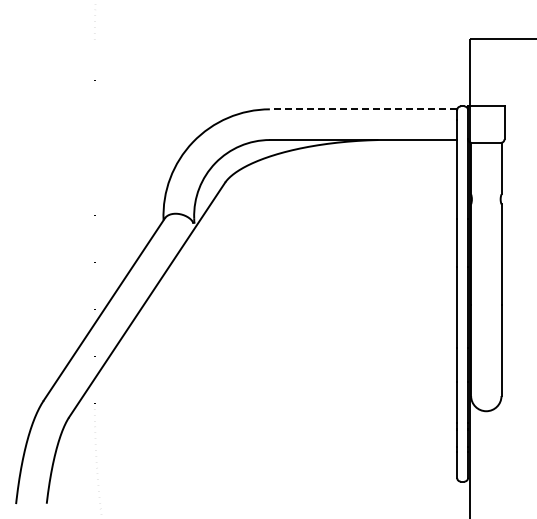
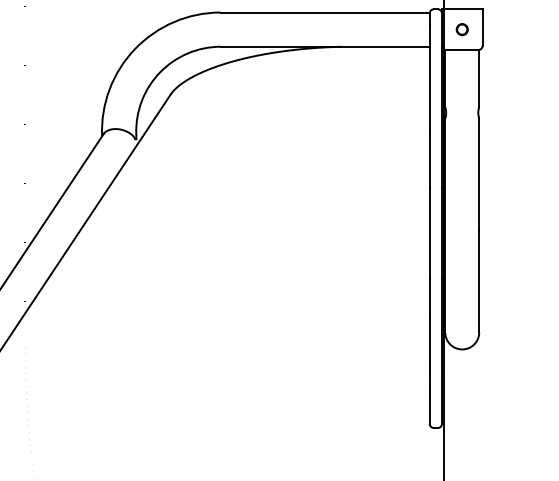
line: (363, 109) -> (325, 12), dashed -> solid
circle: (486, 124) -> (462, 29), added

